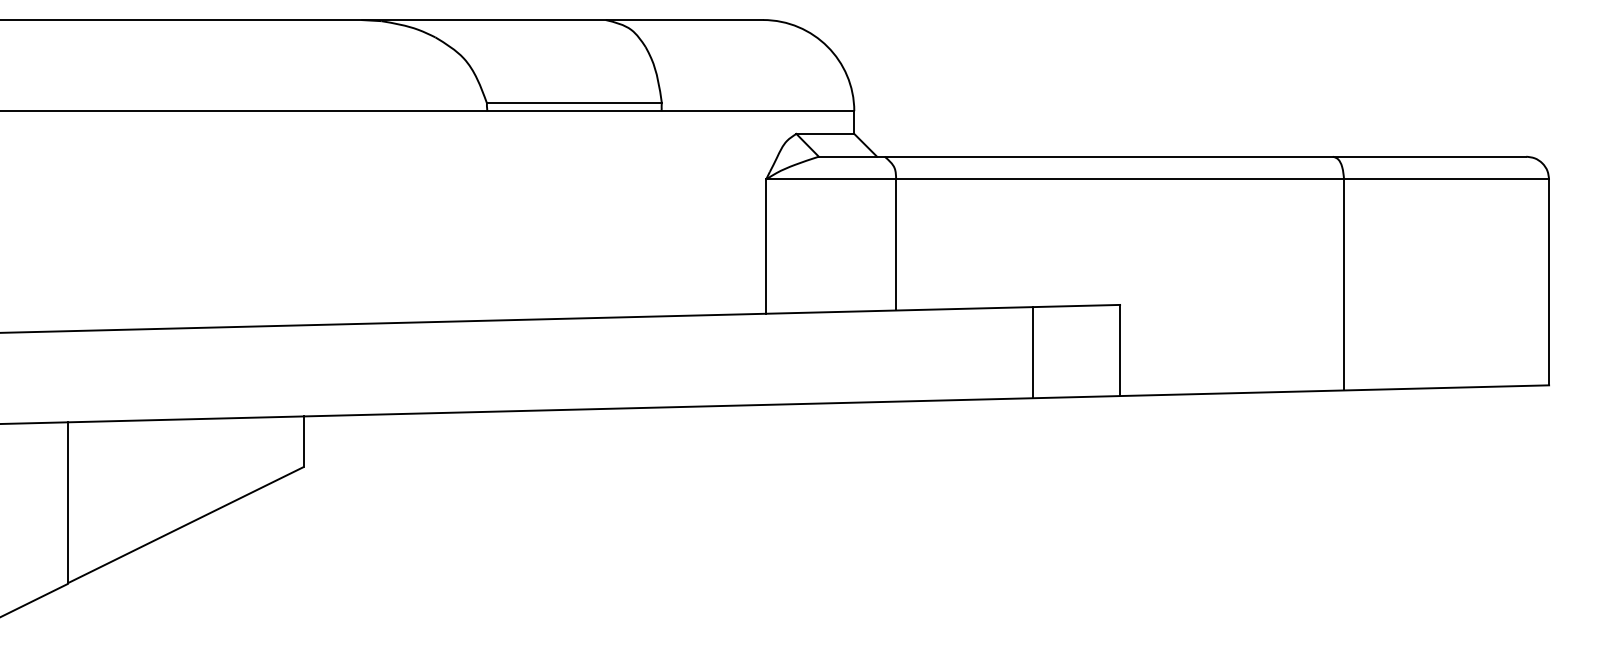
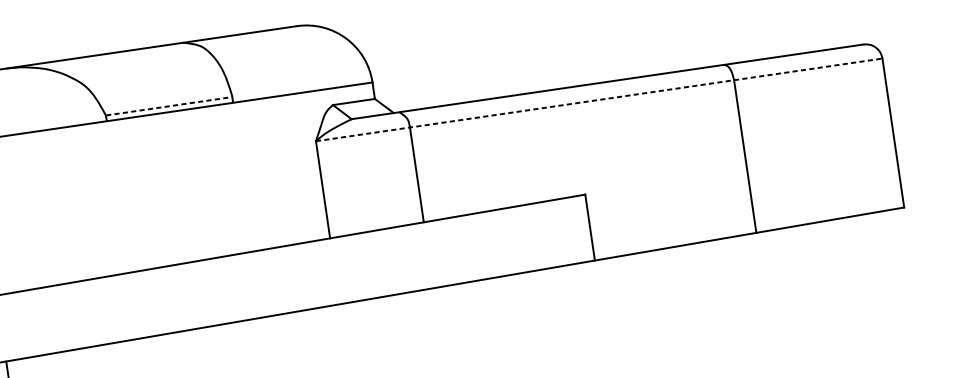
line: (575, 103) -> (169, 106), solid -> dashed
line: (1158, 179) -> (599, 99), solid -> dashed
line: (1032, 352) -> (526, 238), removed

